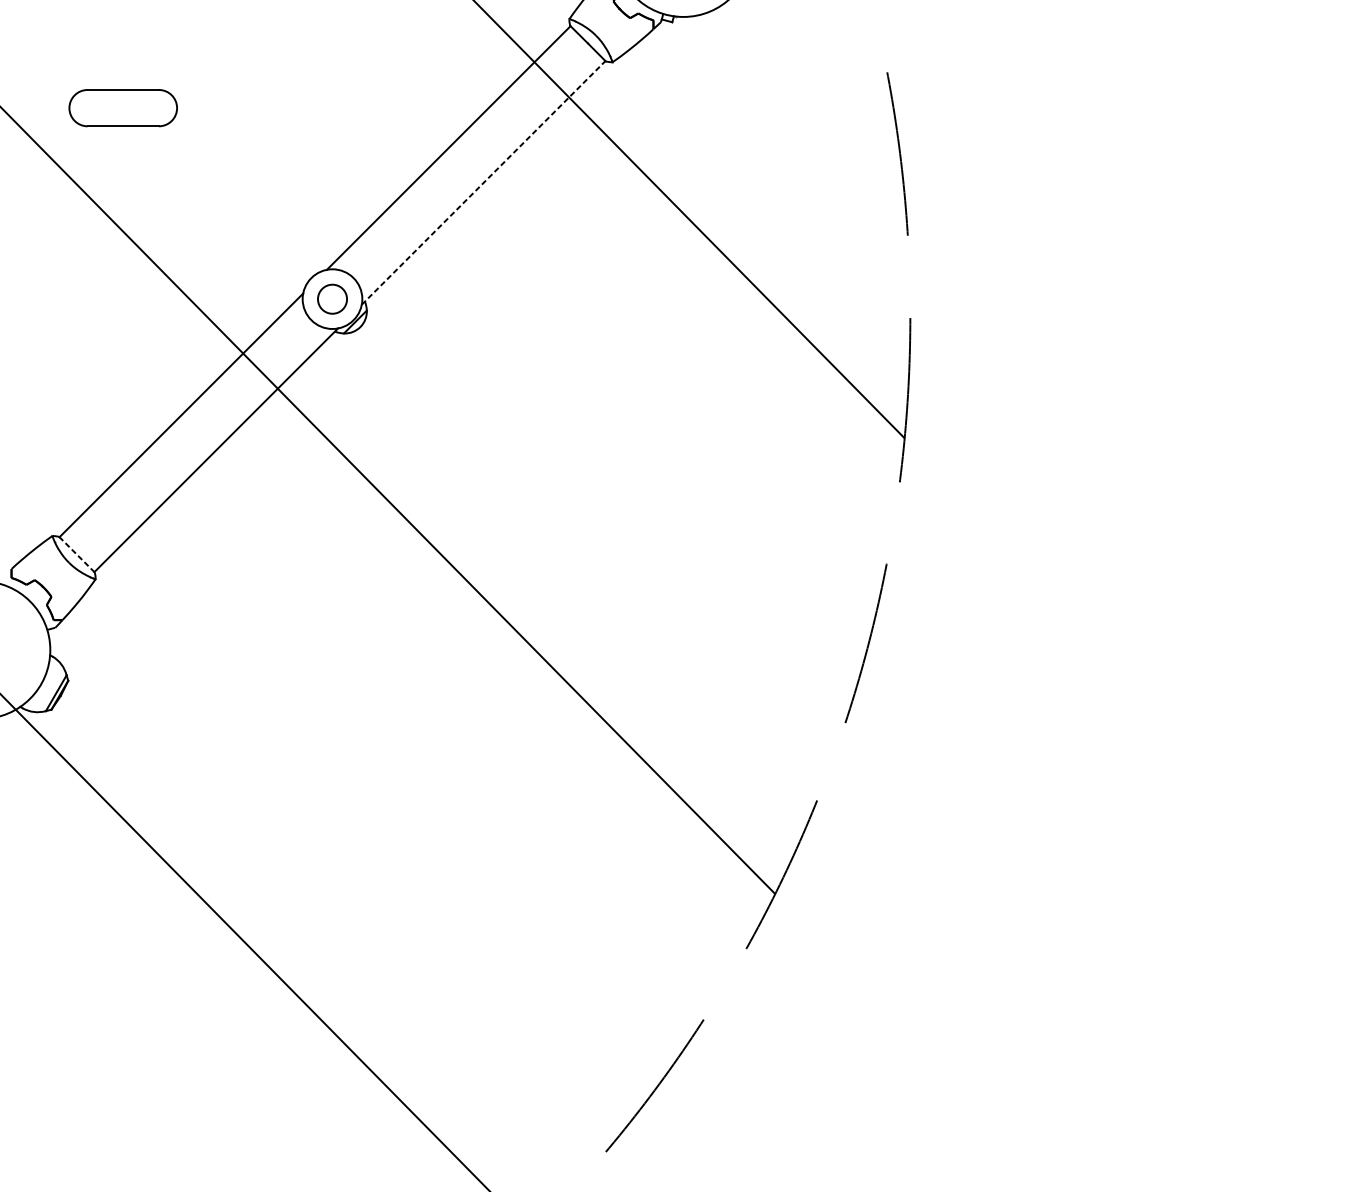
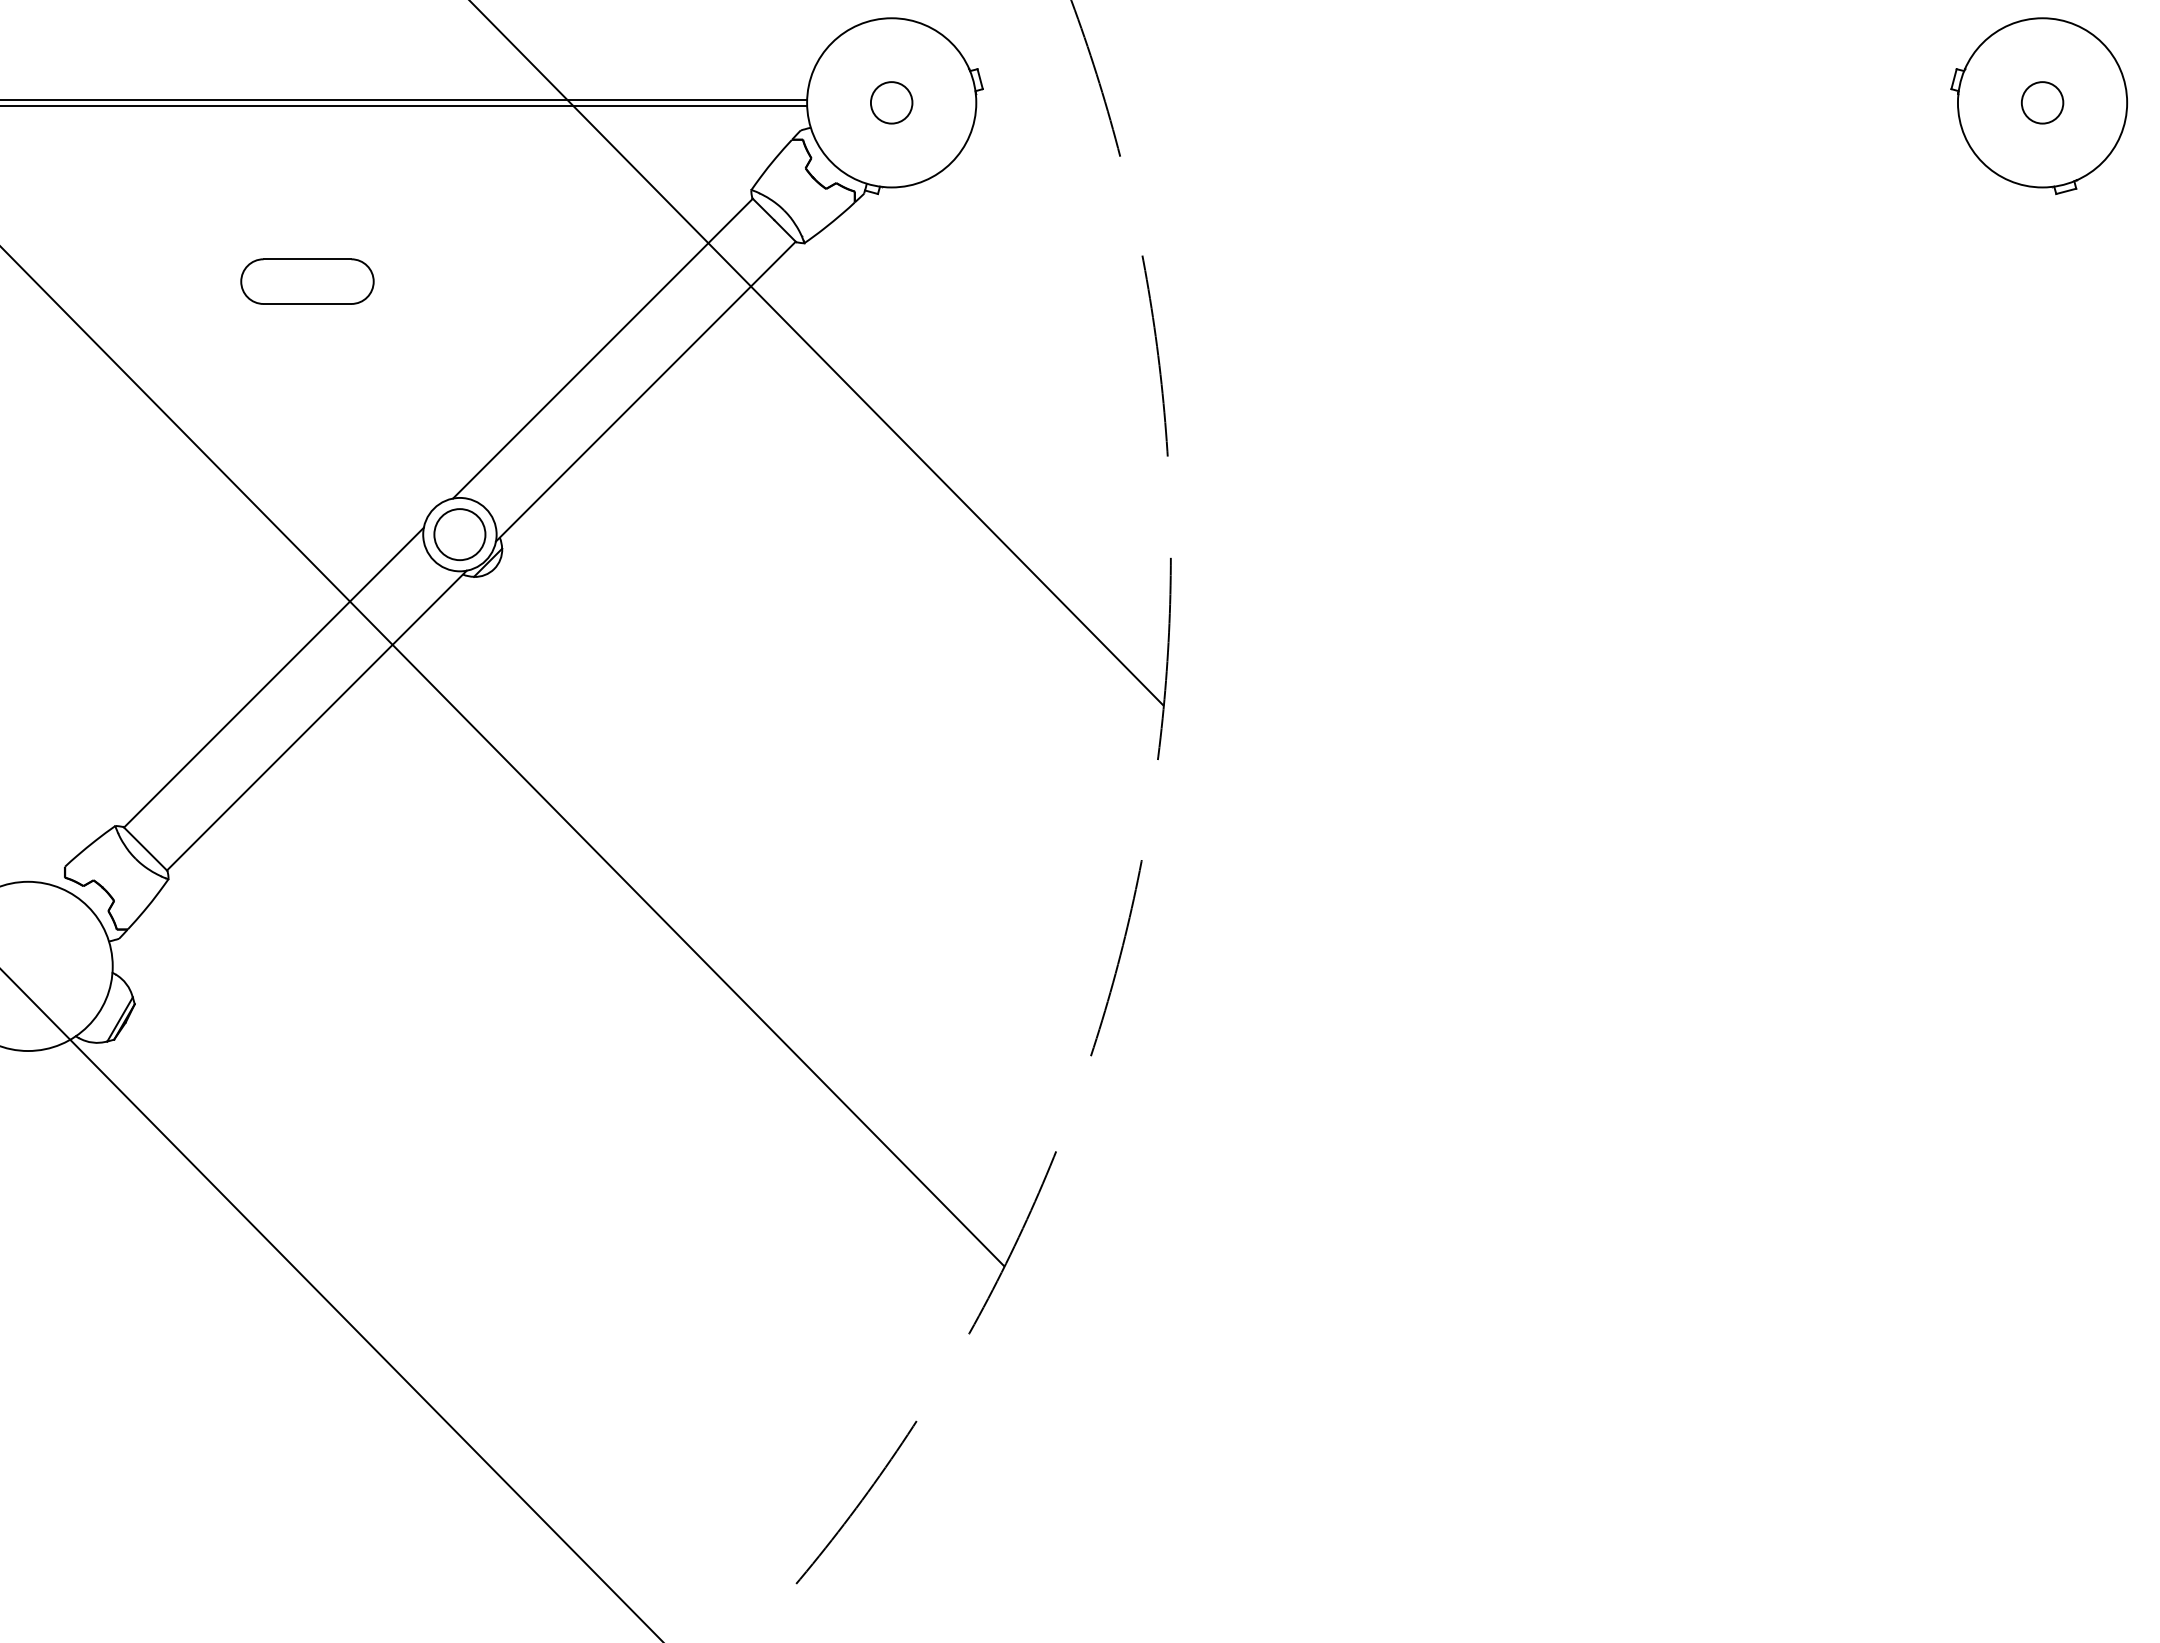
part: (123, 108) -> (307, 281), moved
line: (483, 182) -> (645, 391), dashed -> solid
circle: (332, 299) -> (459, 534), size x1.43
line: (76, 554) -> (145, 848), dashed -> solid

